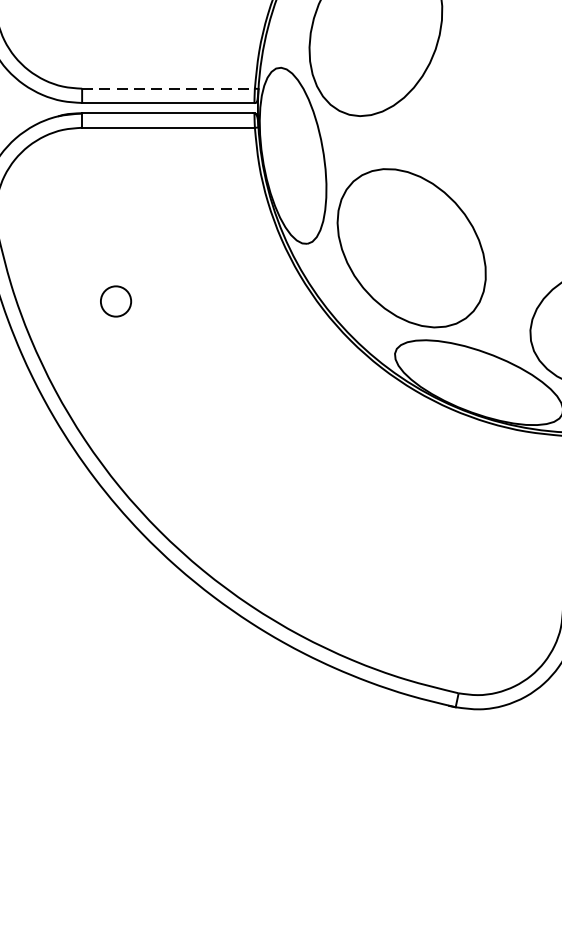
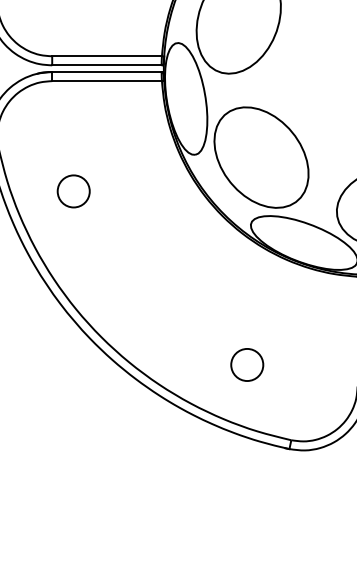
line: (169, 89) -> (107, 56), dashed -> solid
circle: (115, 301) -> (73, 191), size x1.67
circle: (389, 574) -> (247, 364), added

